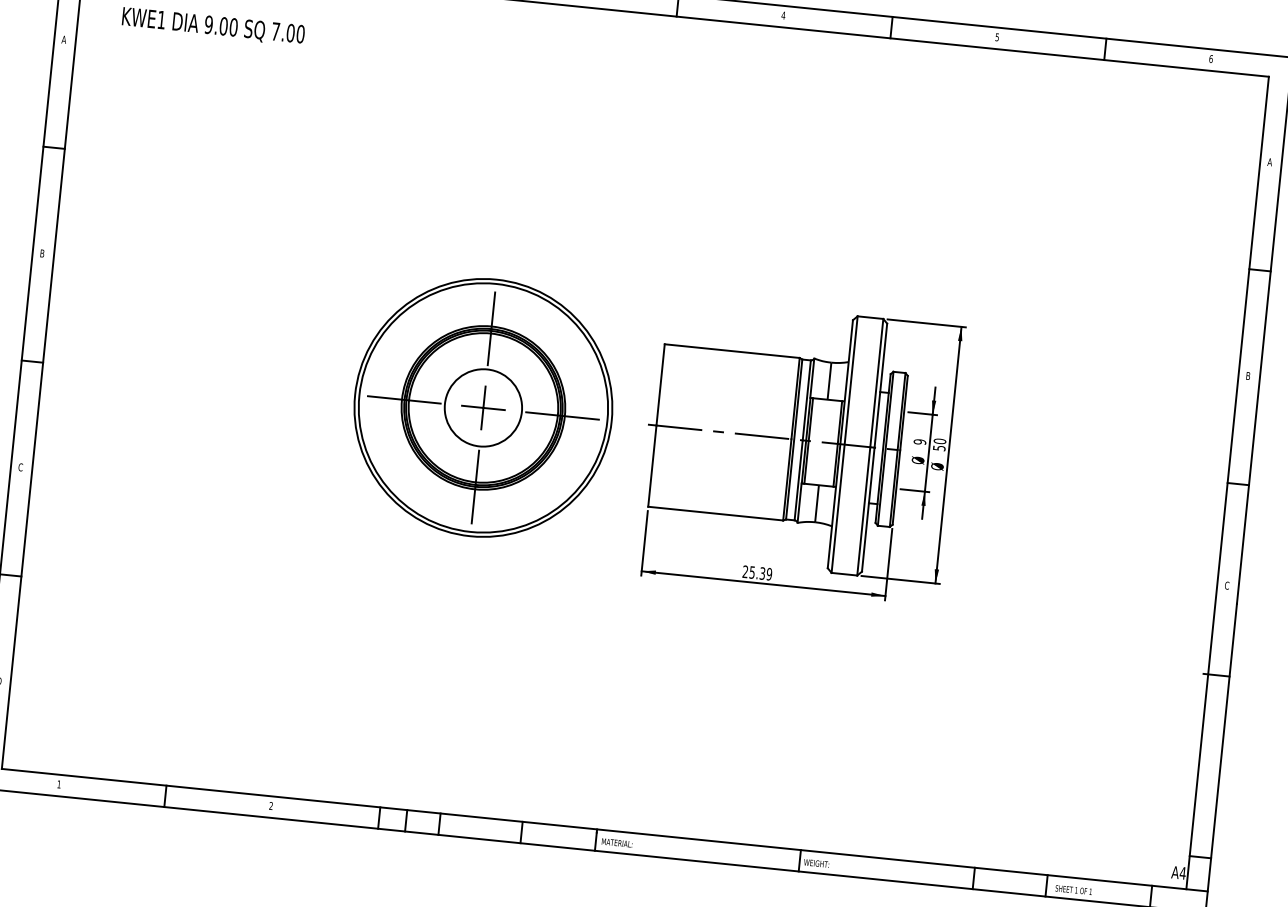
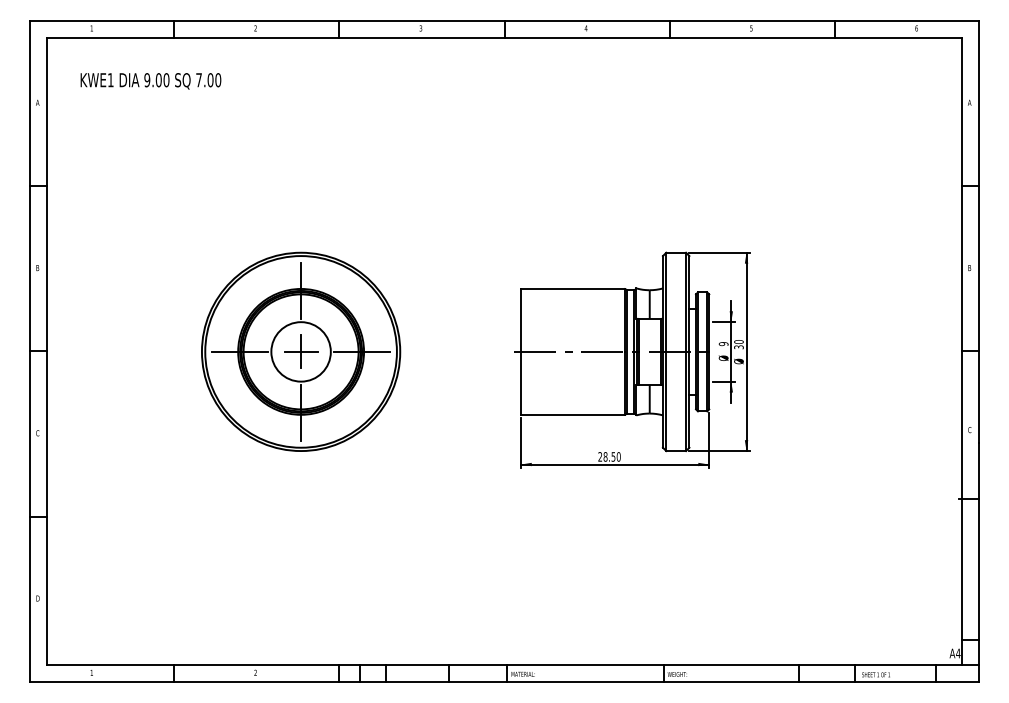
part: (483, 407) -> (301, 351), moved
text: (938, 447) -> (738, 346), 50 -> 30
text: (760, 572) -> (611, 456), 25.39 -> 28.50

